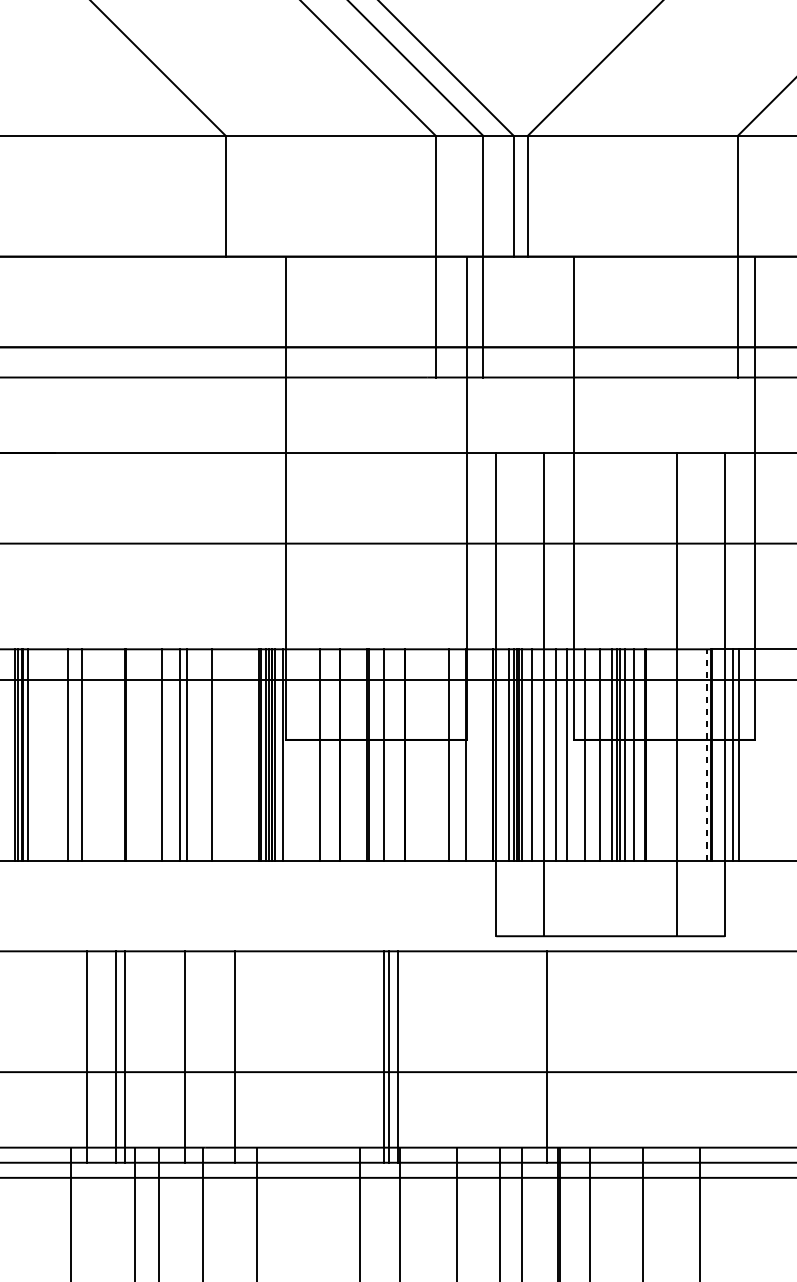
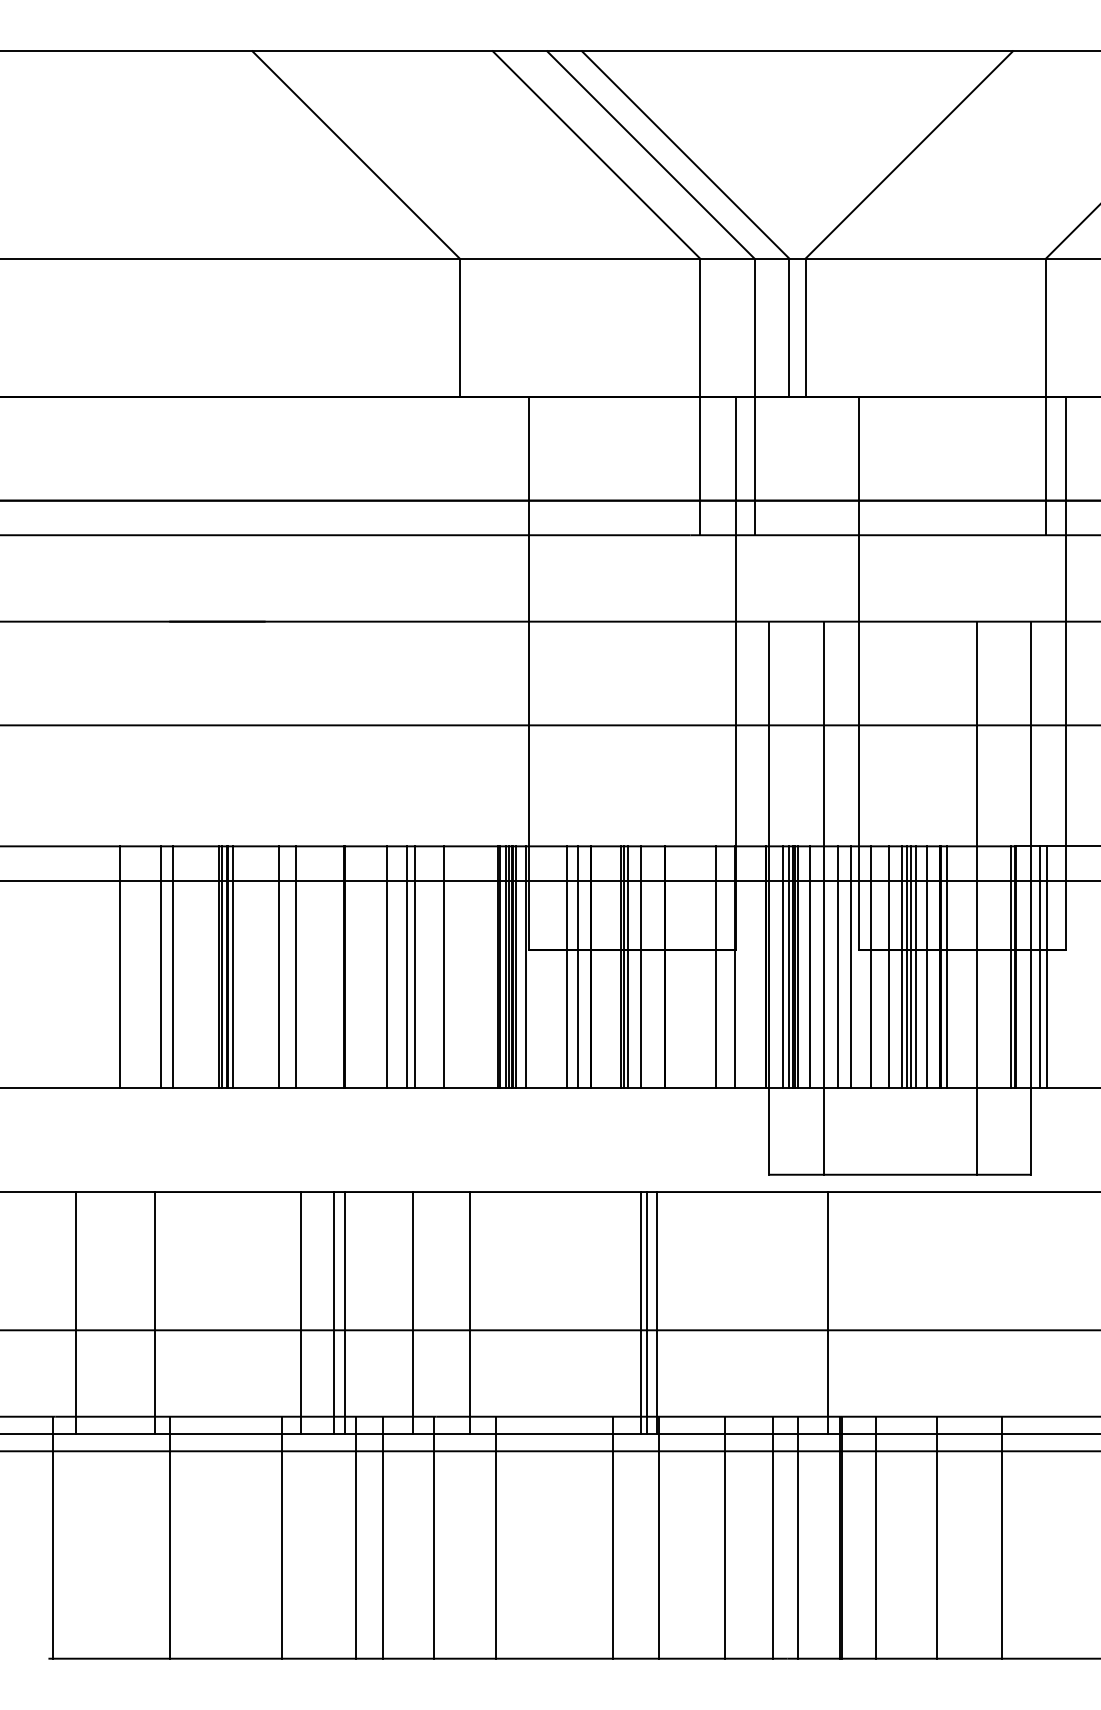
line: (329, 755) -> (578, 967), added
line: (373, 755) -> (628, 967), added
line: (650, 755) -> (946, 967), added
line: (706, 755) -> (1010, 967), dashed -> solid

